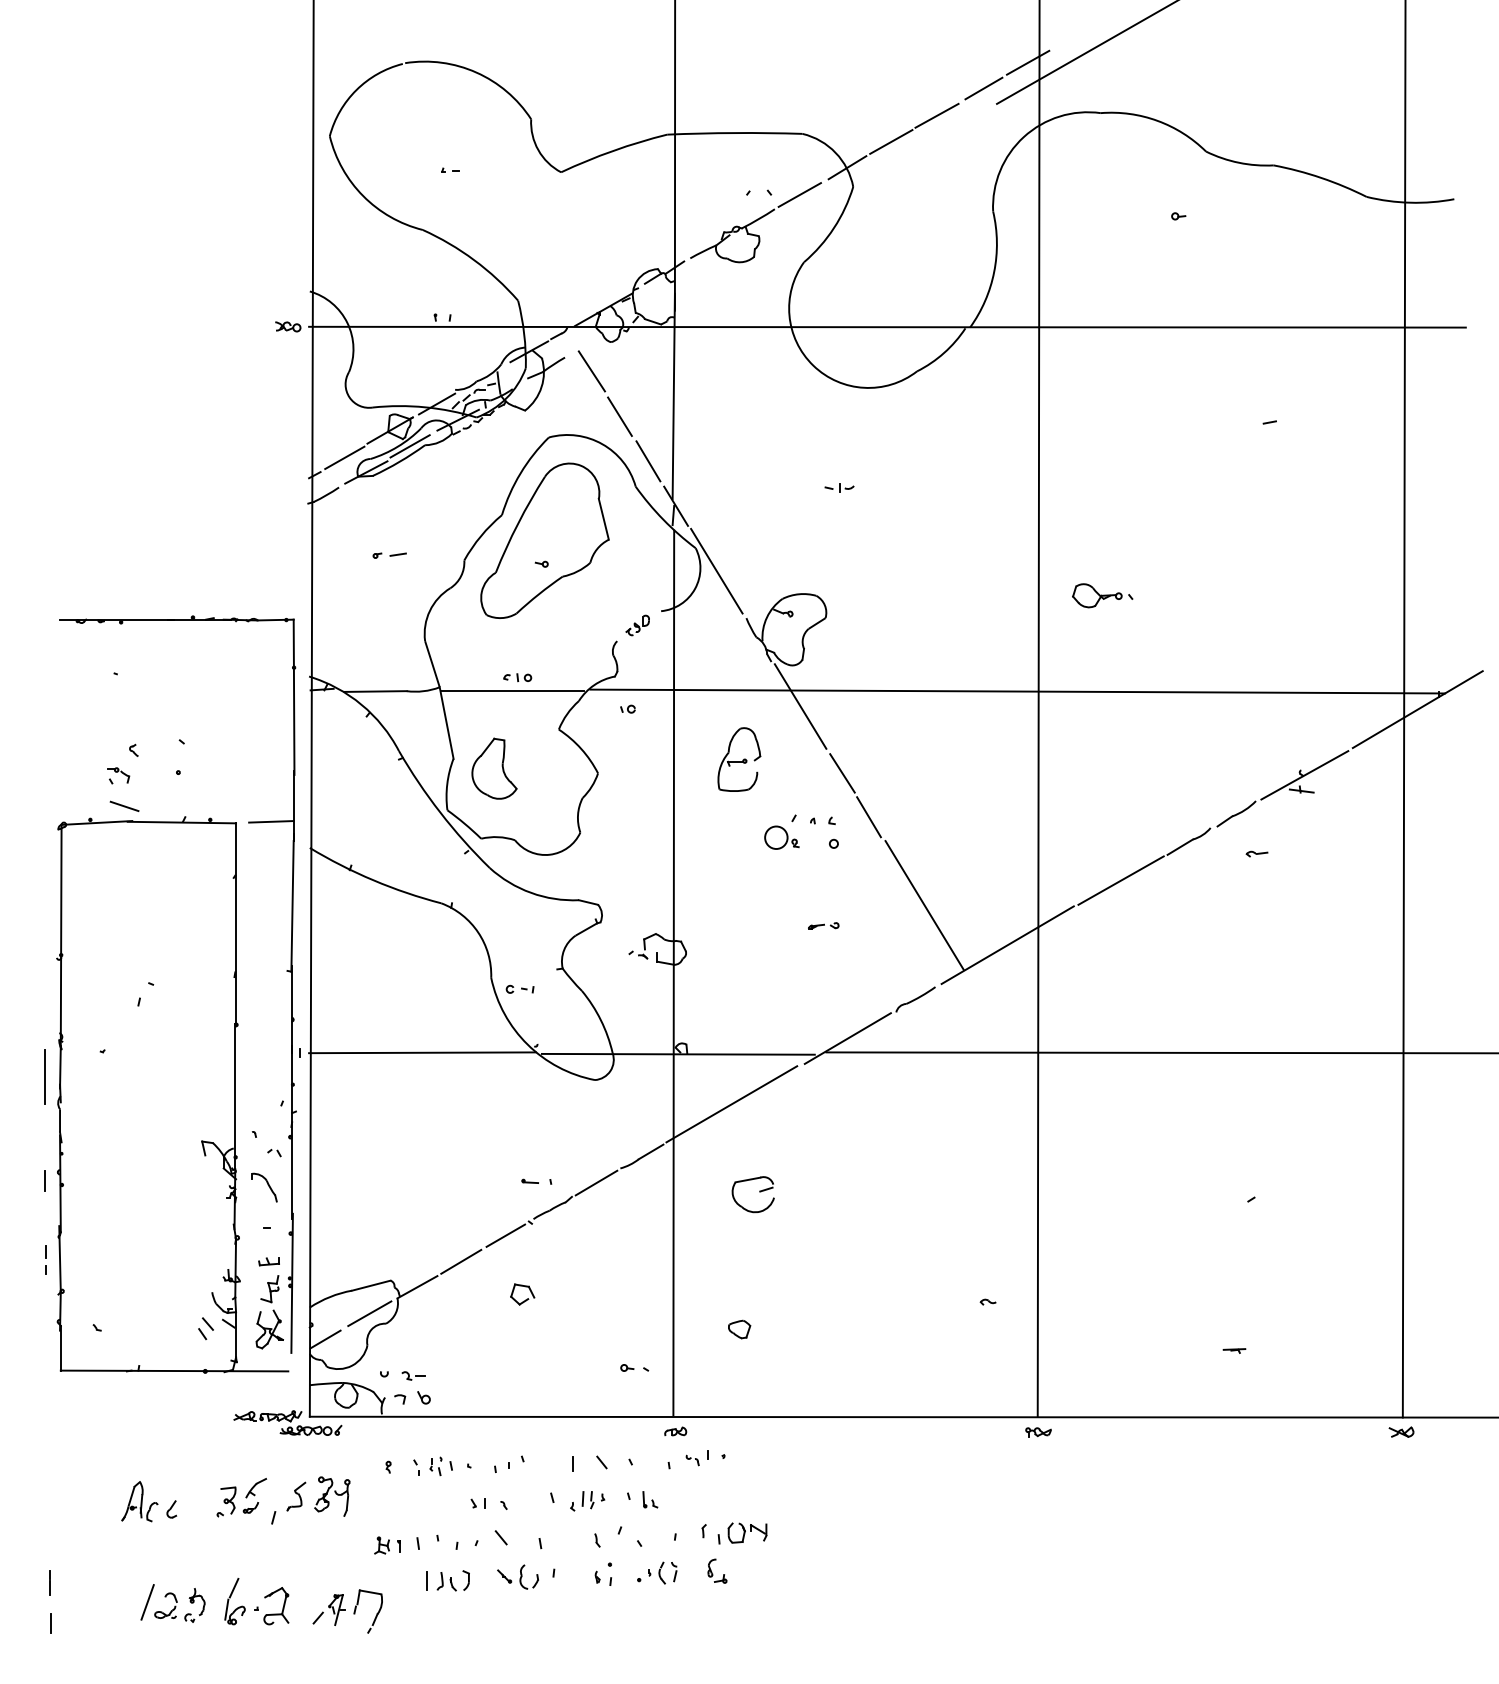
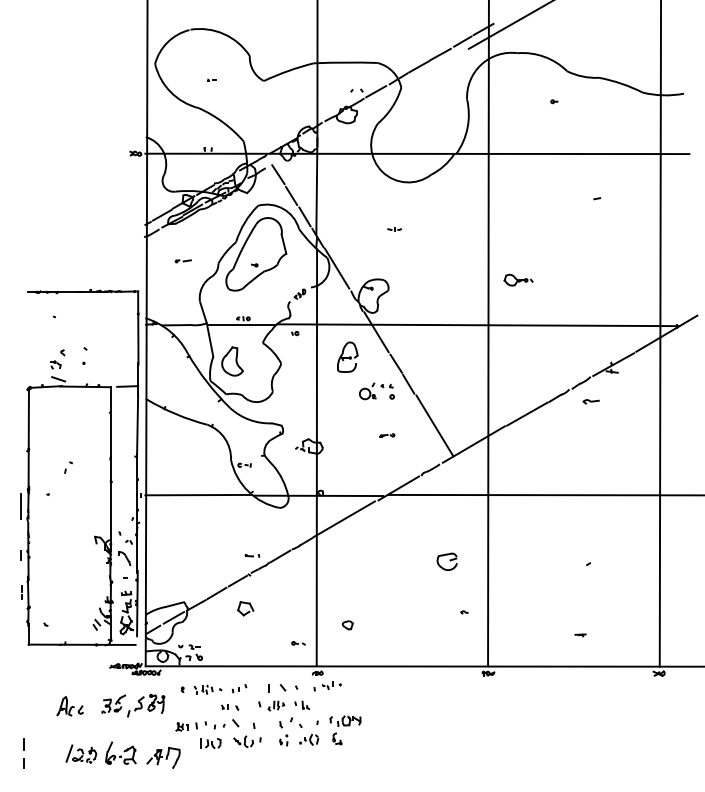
part: (1255, 853) -> (590, 401), size x1.6
part: (751, 1193) -> (446, 561), moved
part: (521, 1293) -> (245, 608), size x1.4

